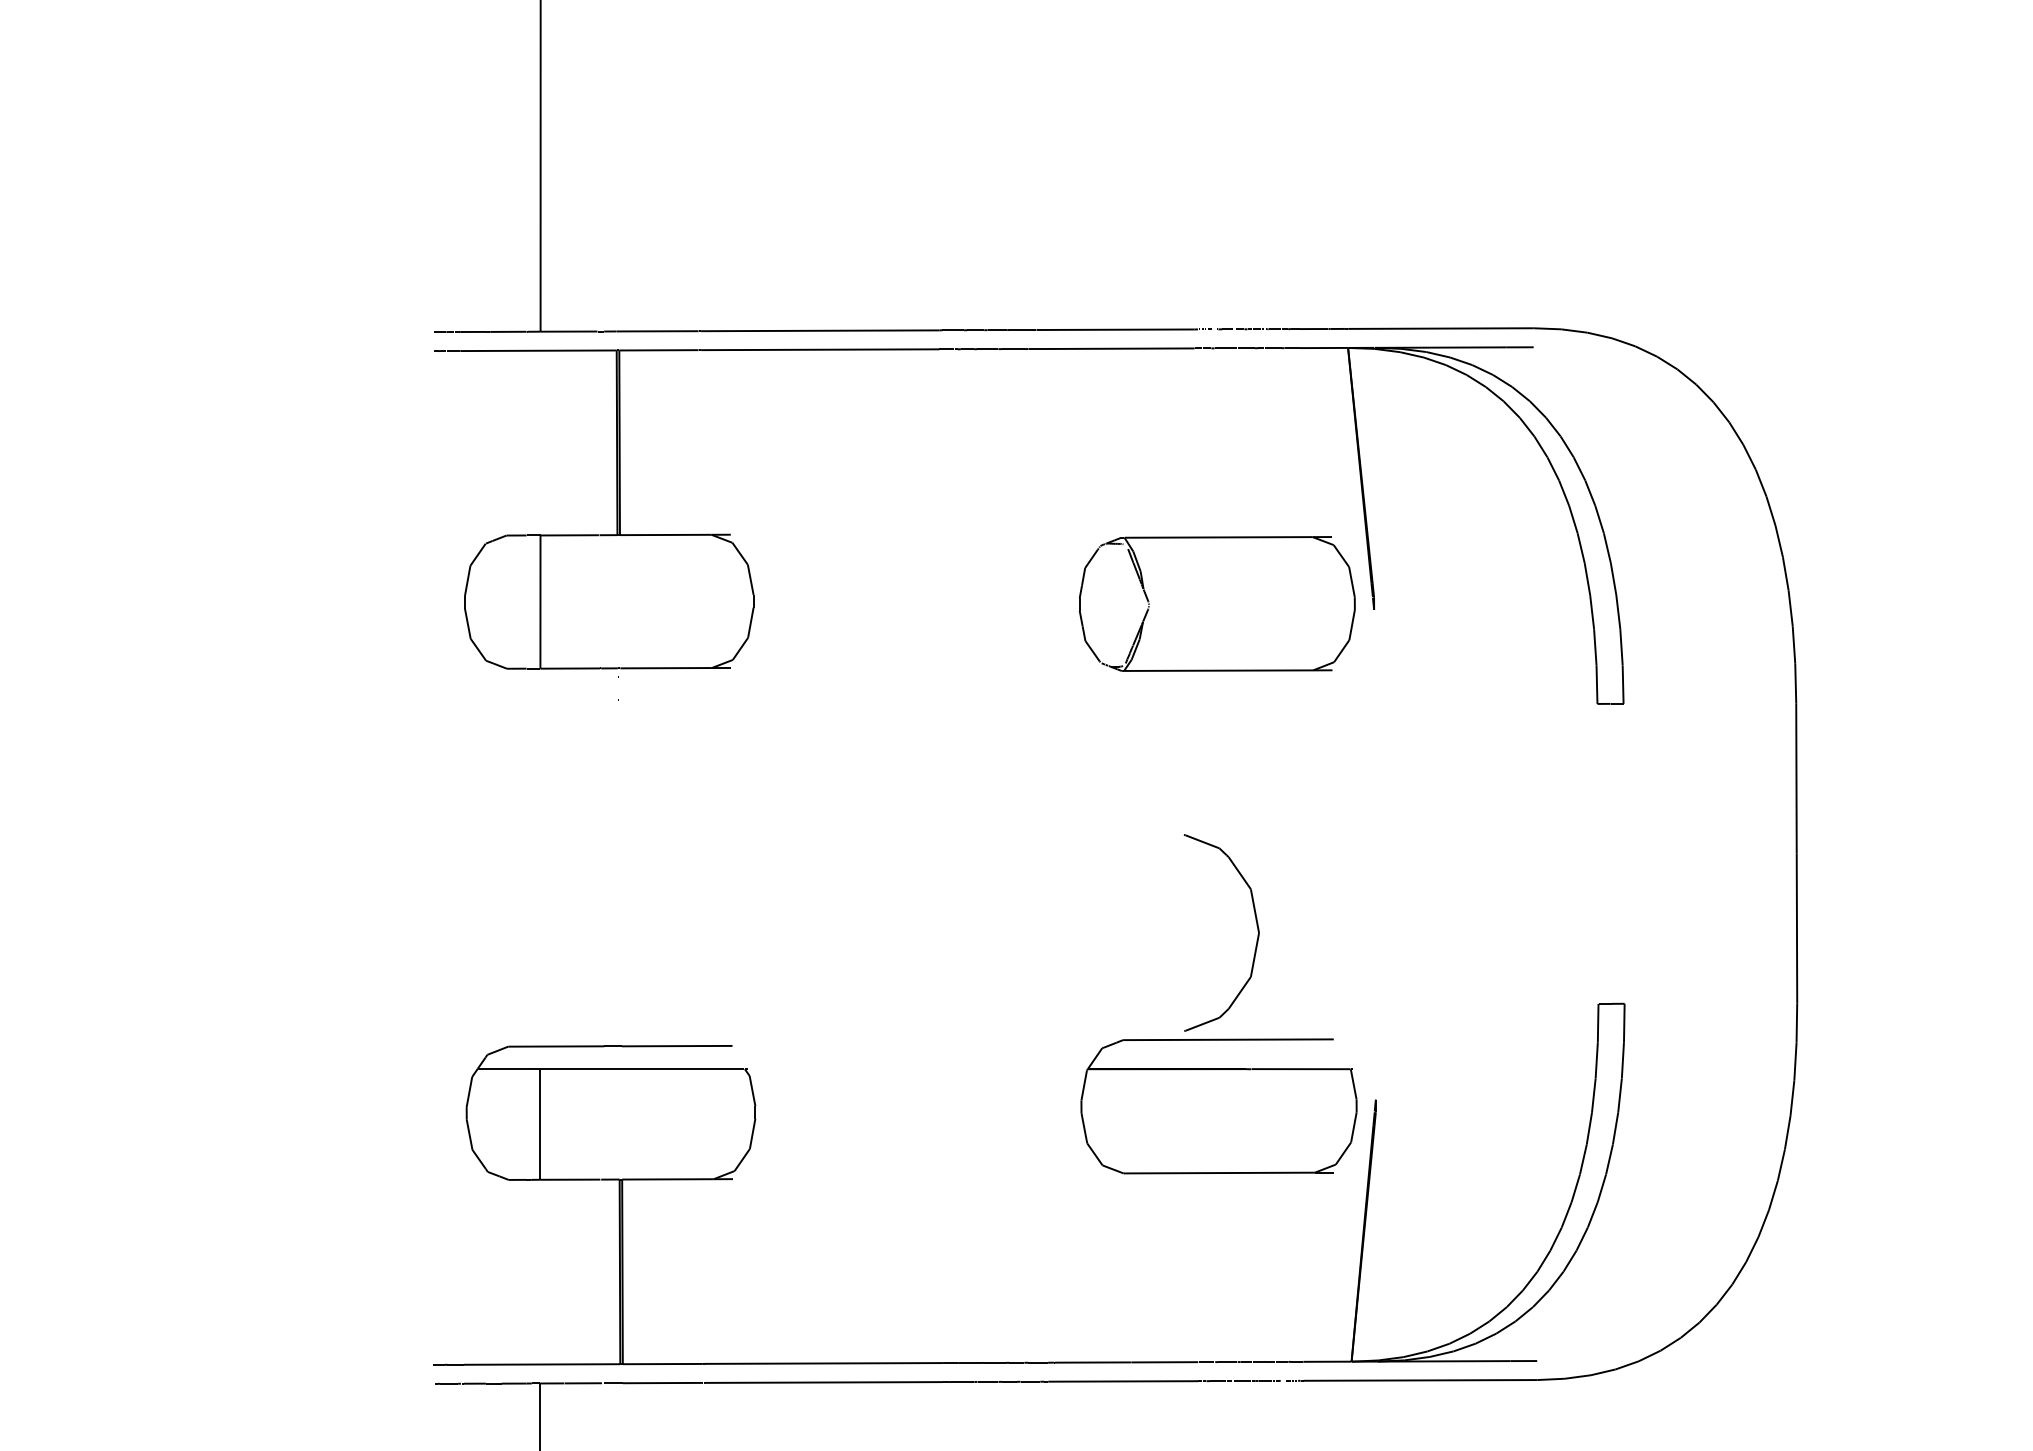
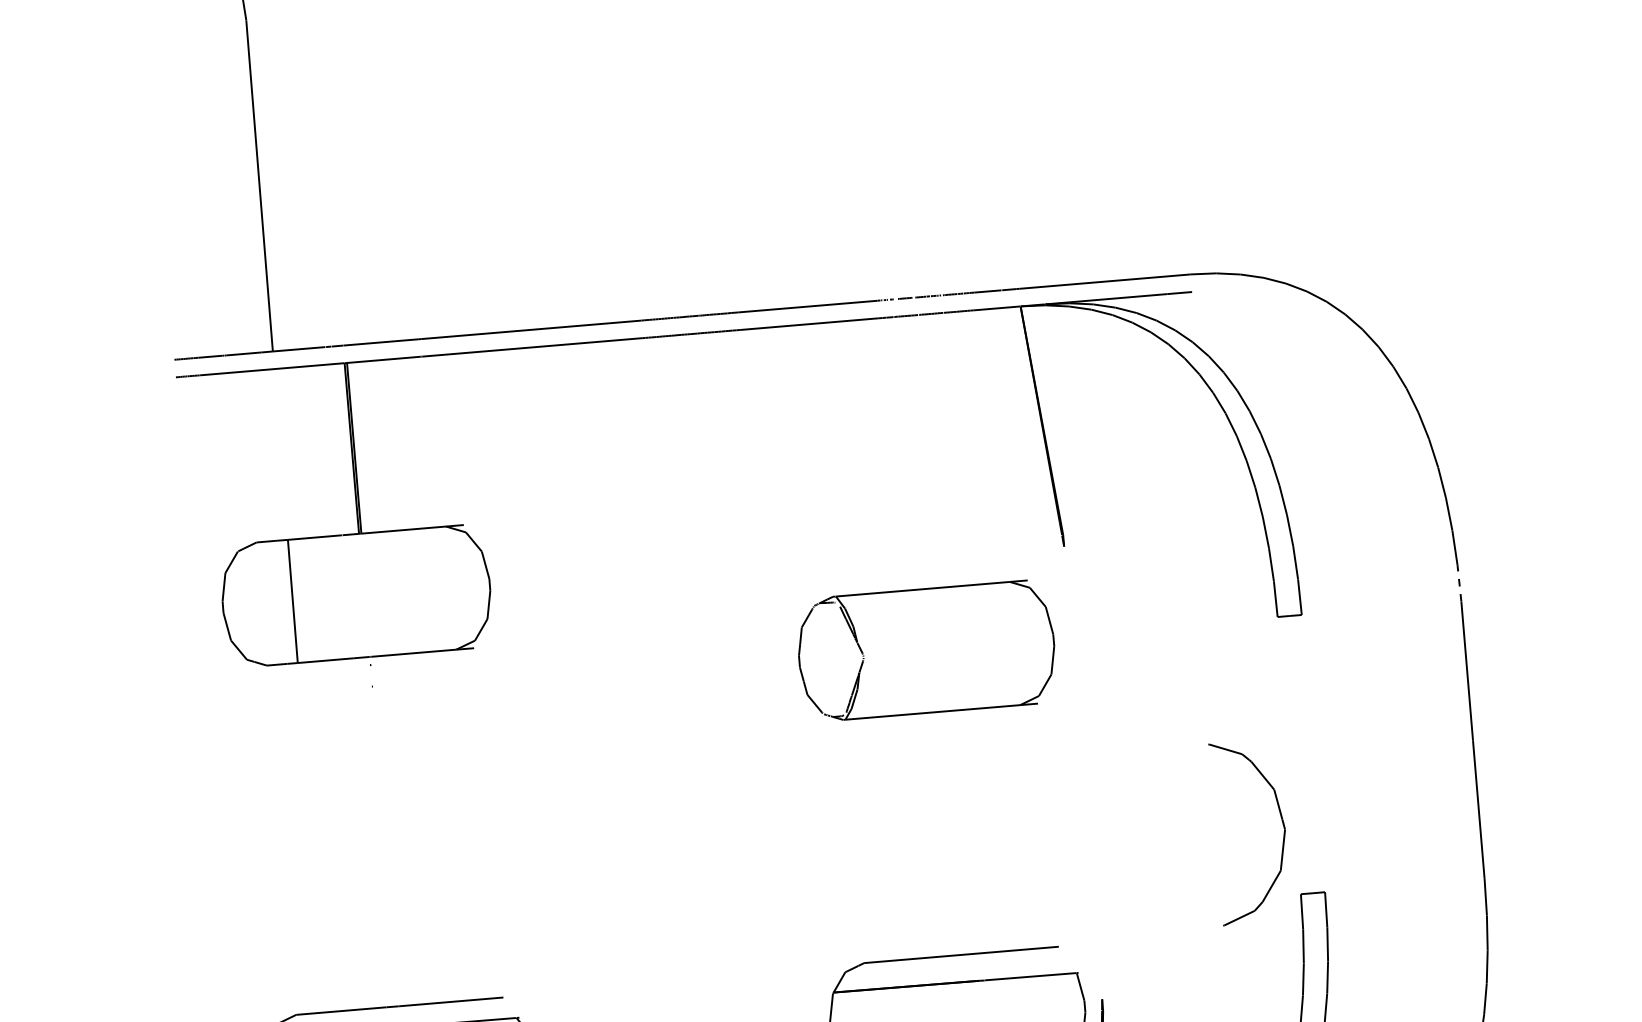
part: (1216, 603) -> (925, 650), moved
line: (1795, 683) -> (1459, 583), solid -> dashed
part: (1256, 925) -> (1282, 822), moved

